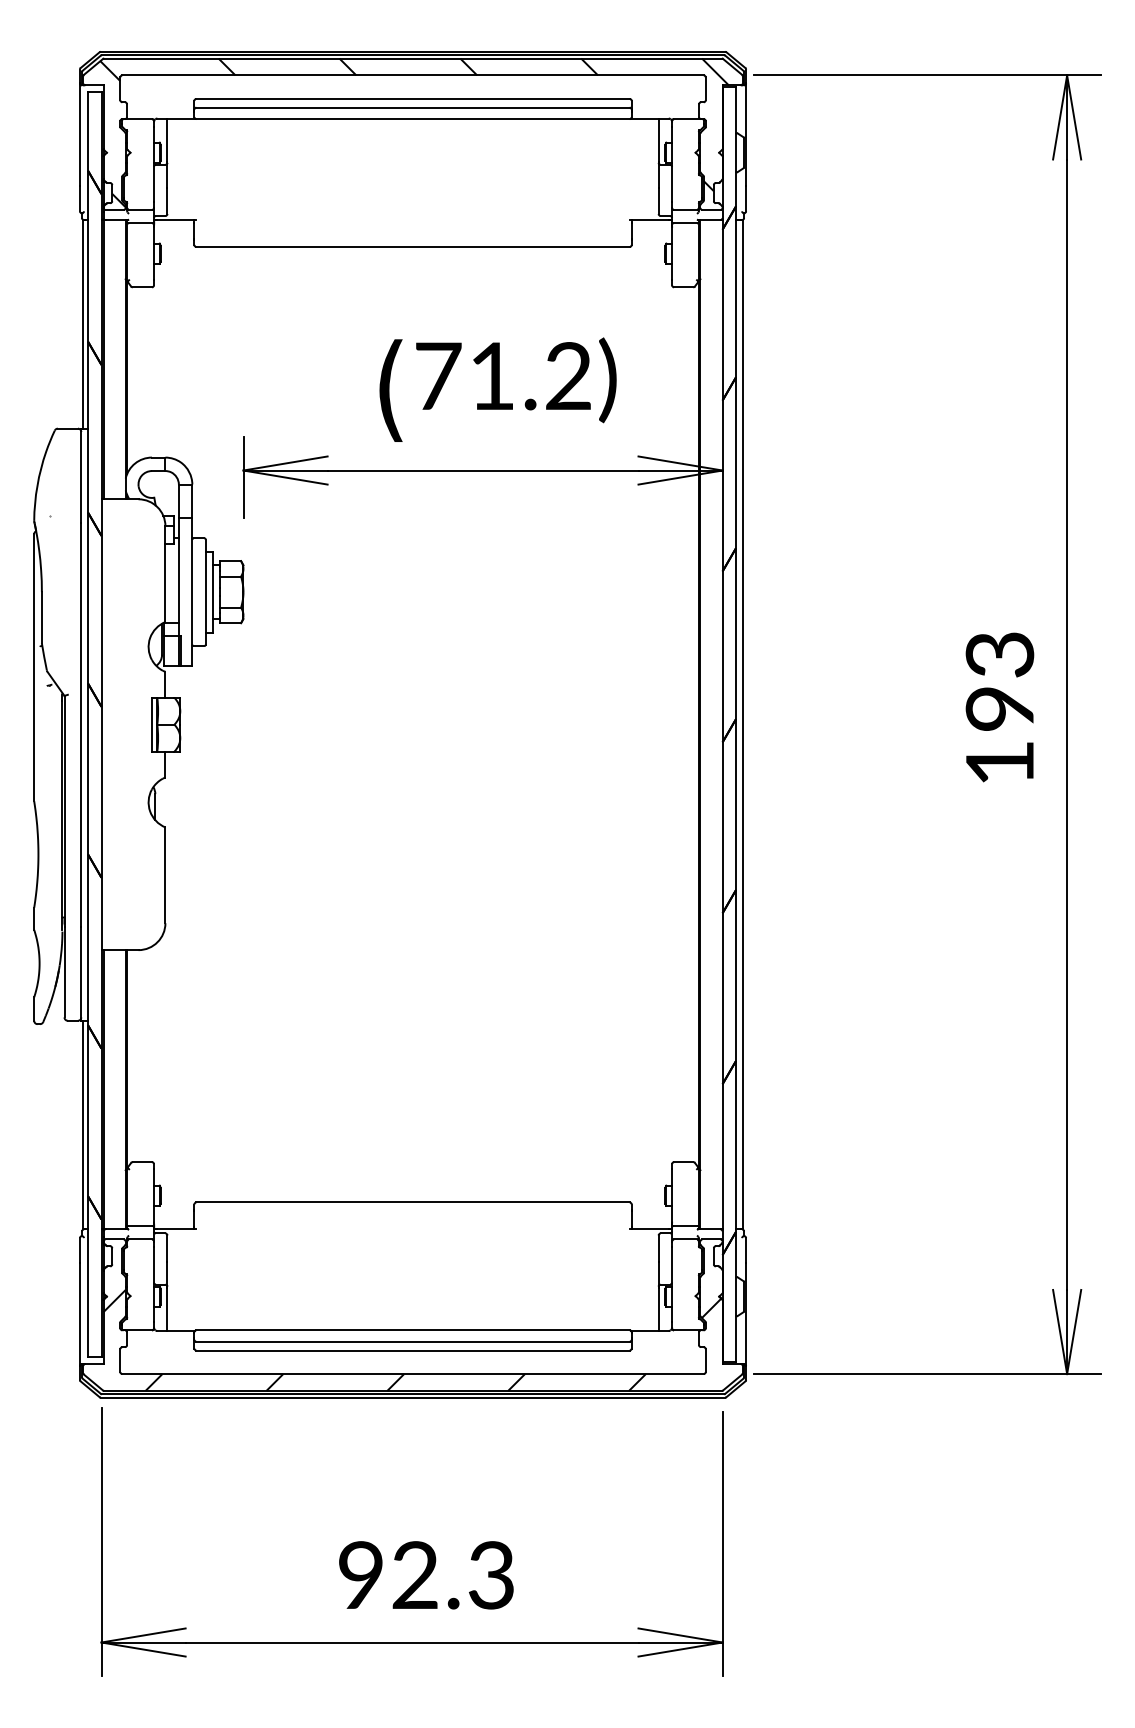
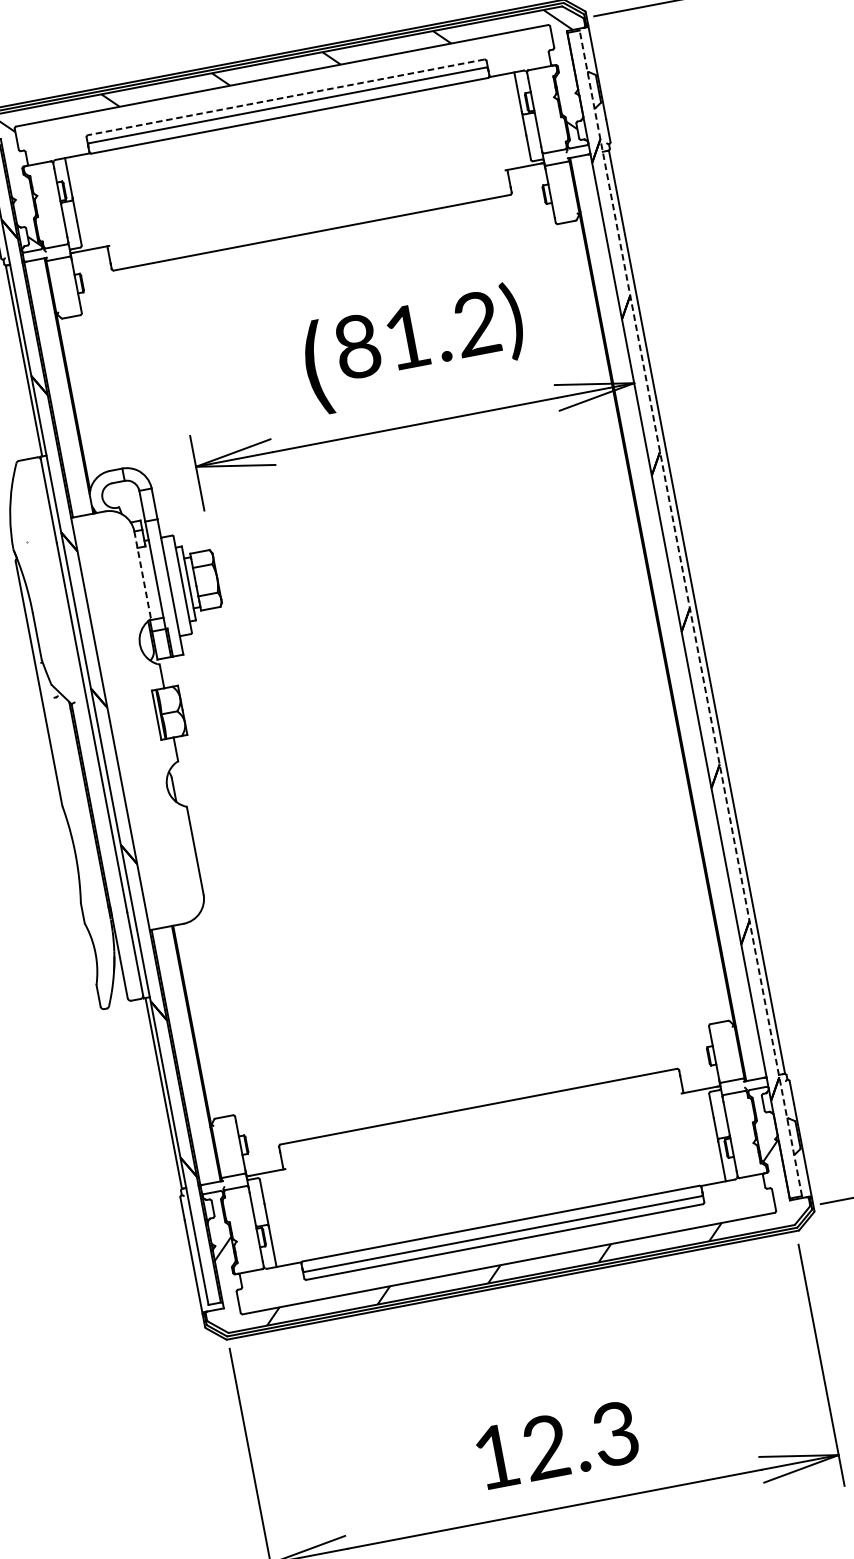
line: (413, 98) -> (286, 96), solid -> dashed
text: (438, 376) -> (357, 346), 71.2) -> 81.2)
line: (165, 574) -> (142, 575), solid -> dashed
line: (736, 724) -> (691, 613), solid -> dashed
text: (360, 1574) -> (495, 1456), 92.3 -> 12.3

